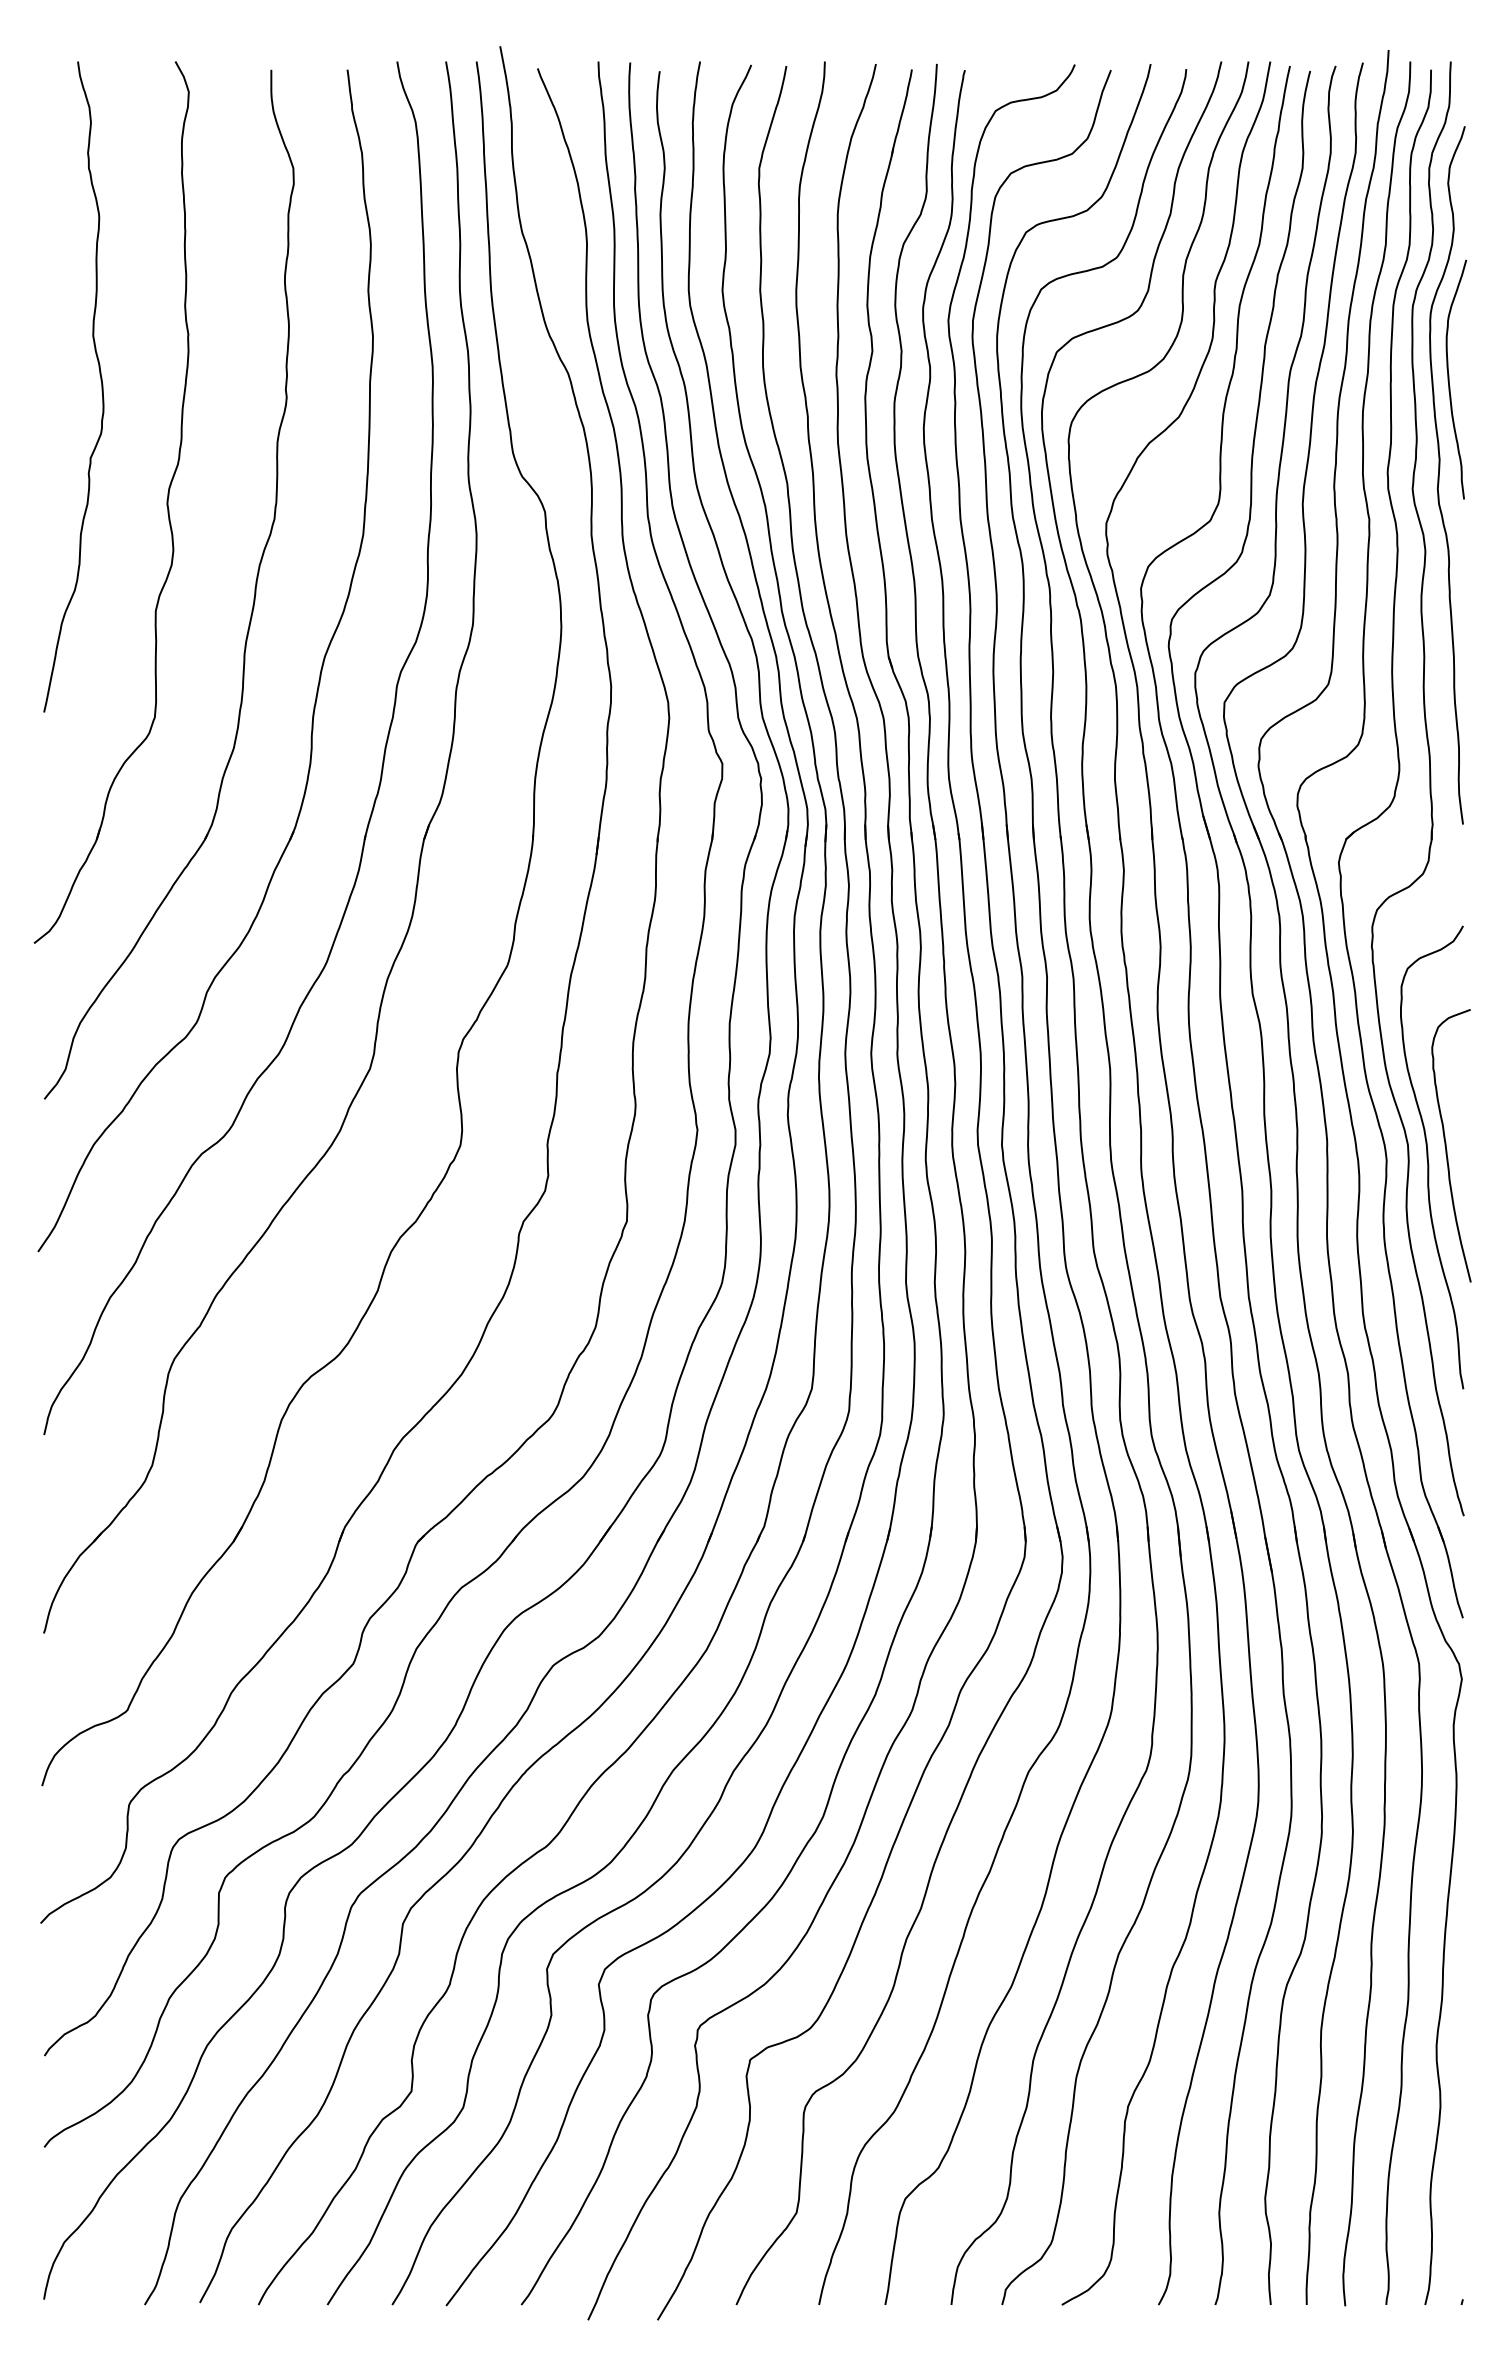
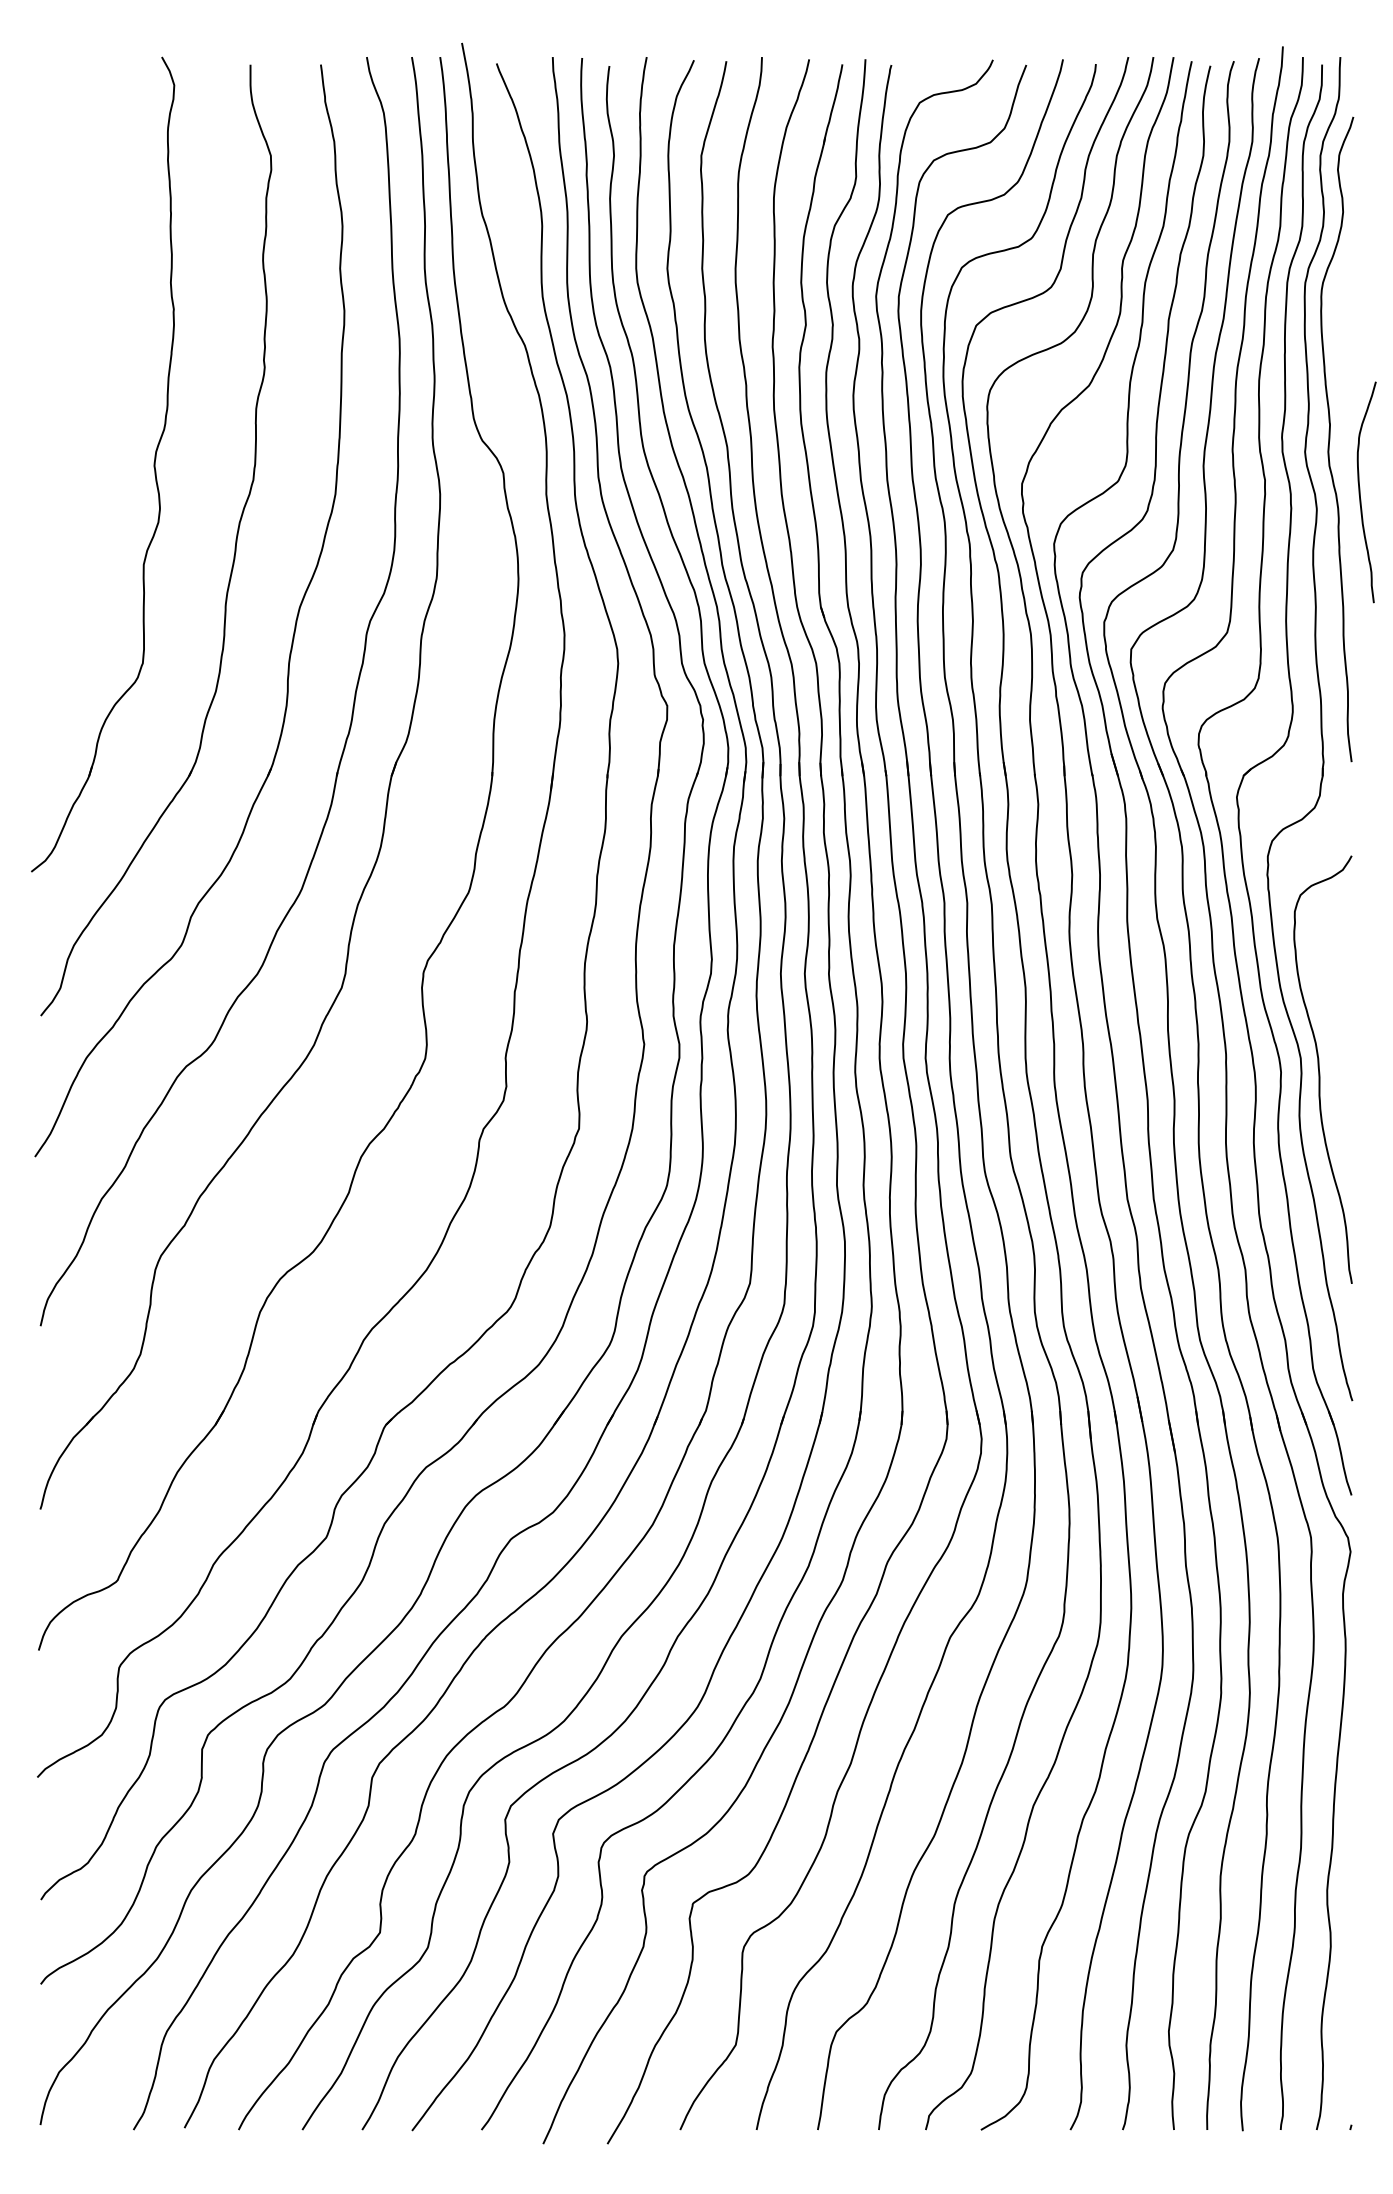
curve: (1449, 379) -> (1360, 492), moved
curve: (100, 380) -> (92, 351), removed
curve: (1446, 1145) -> (1336, 1058), removed

